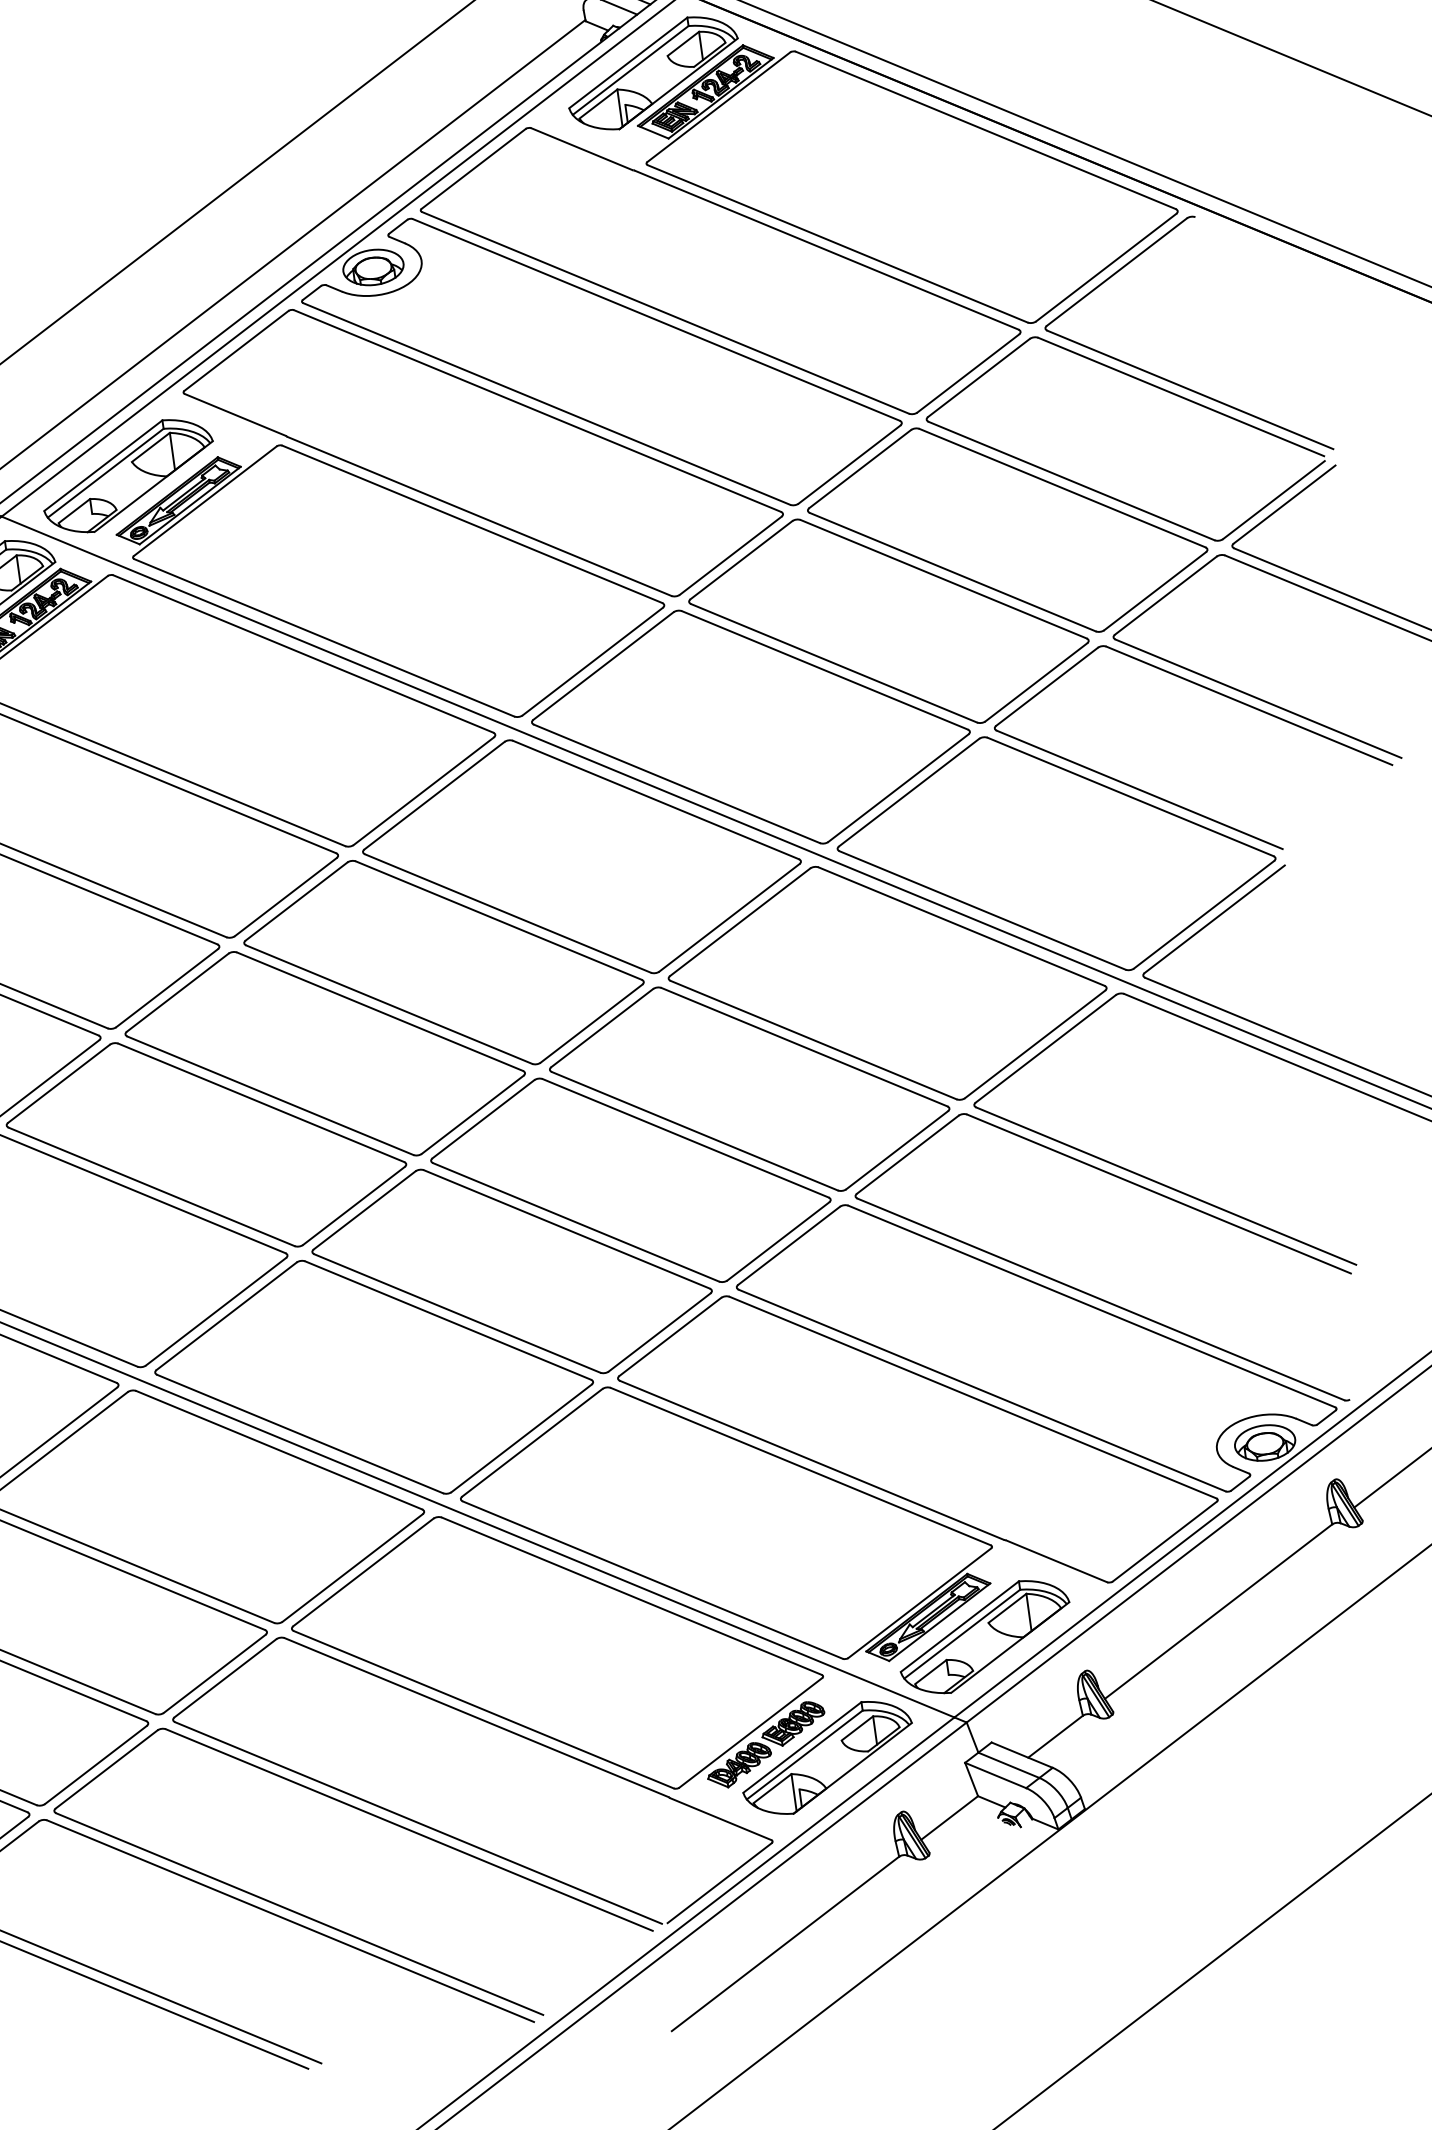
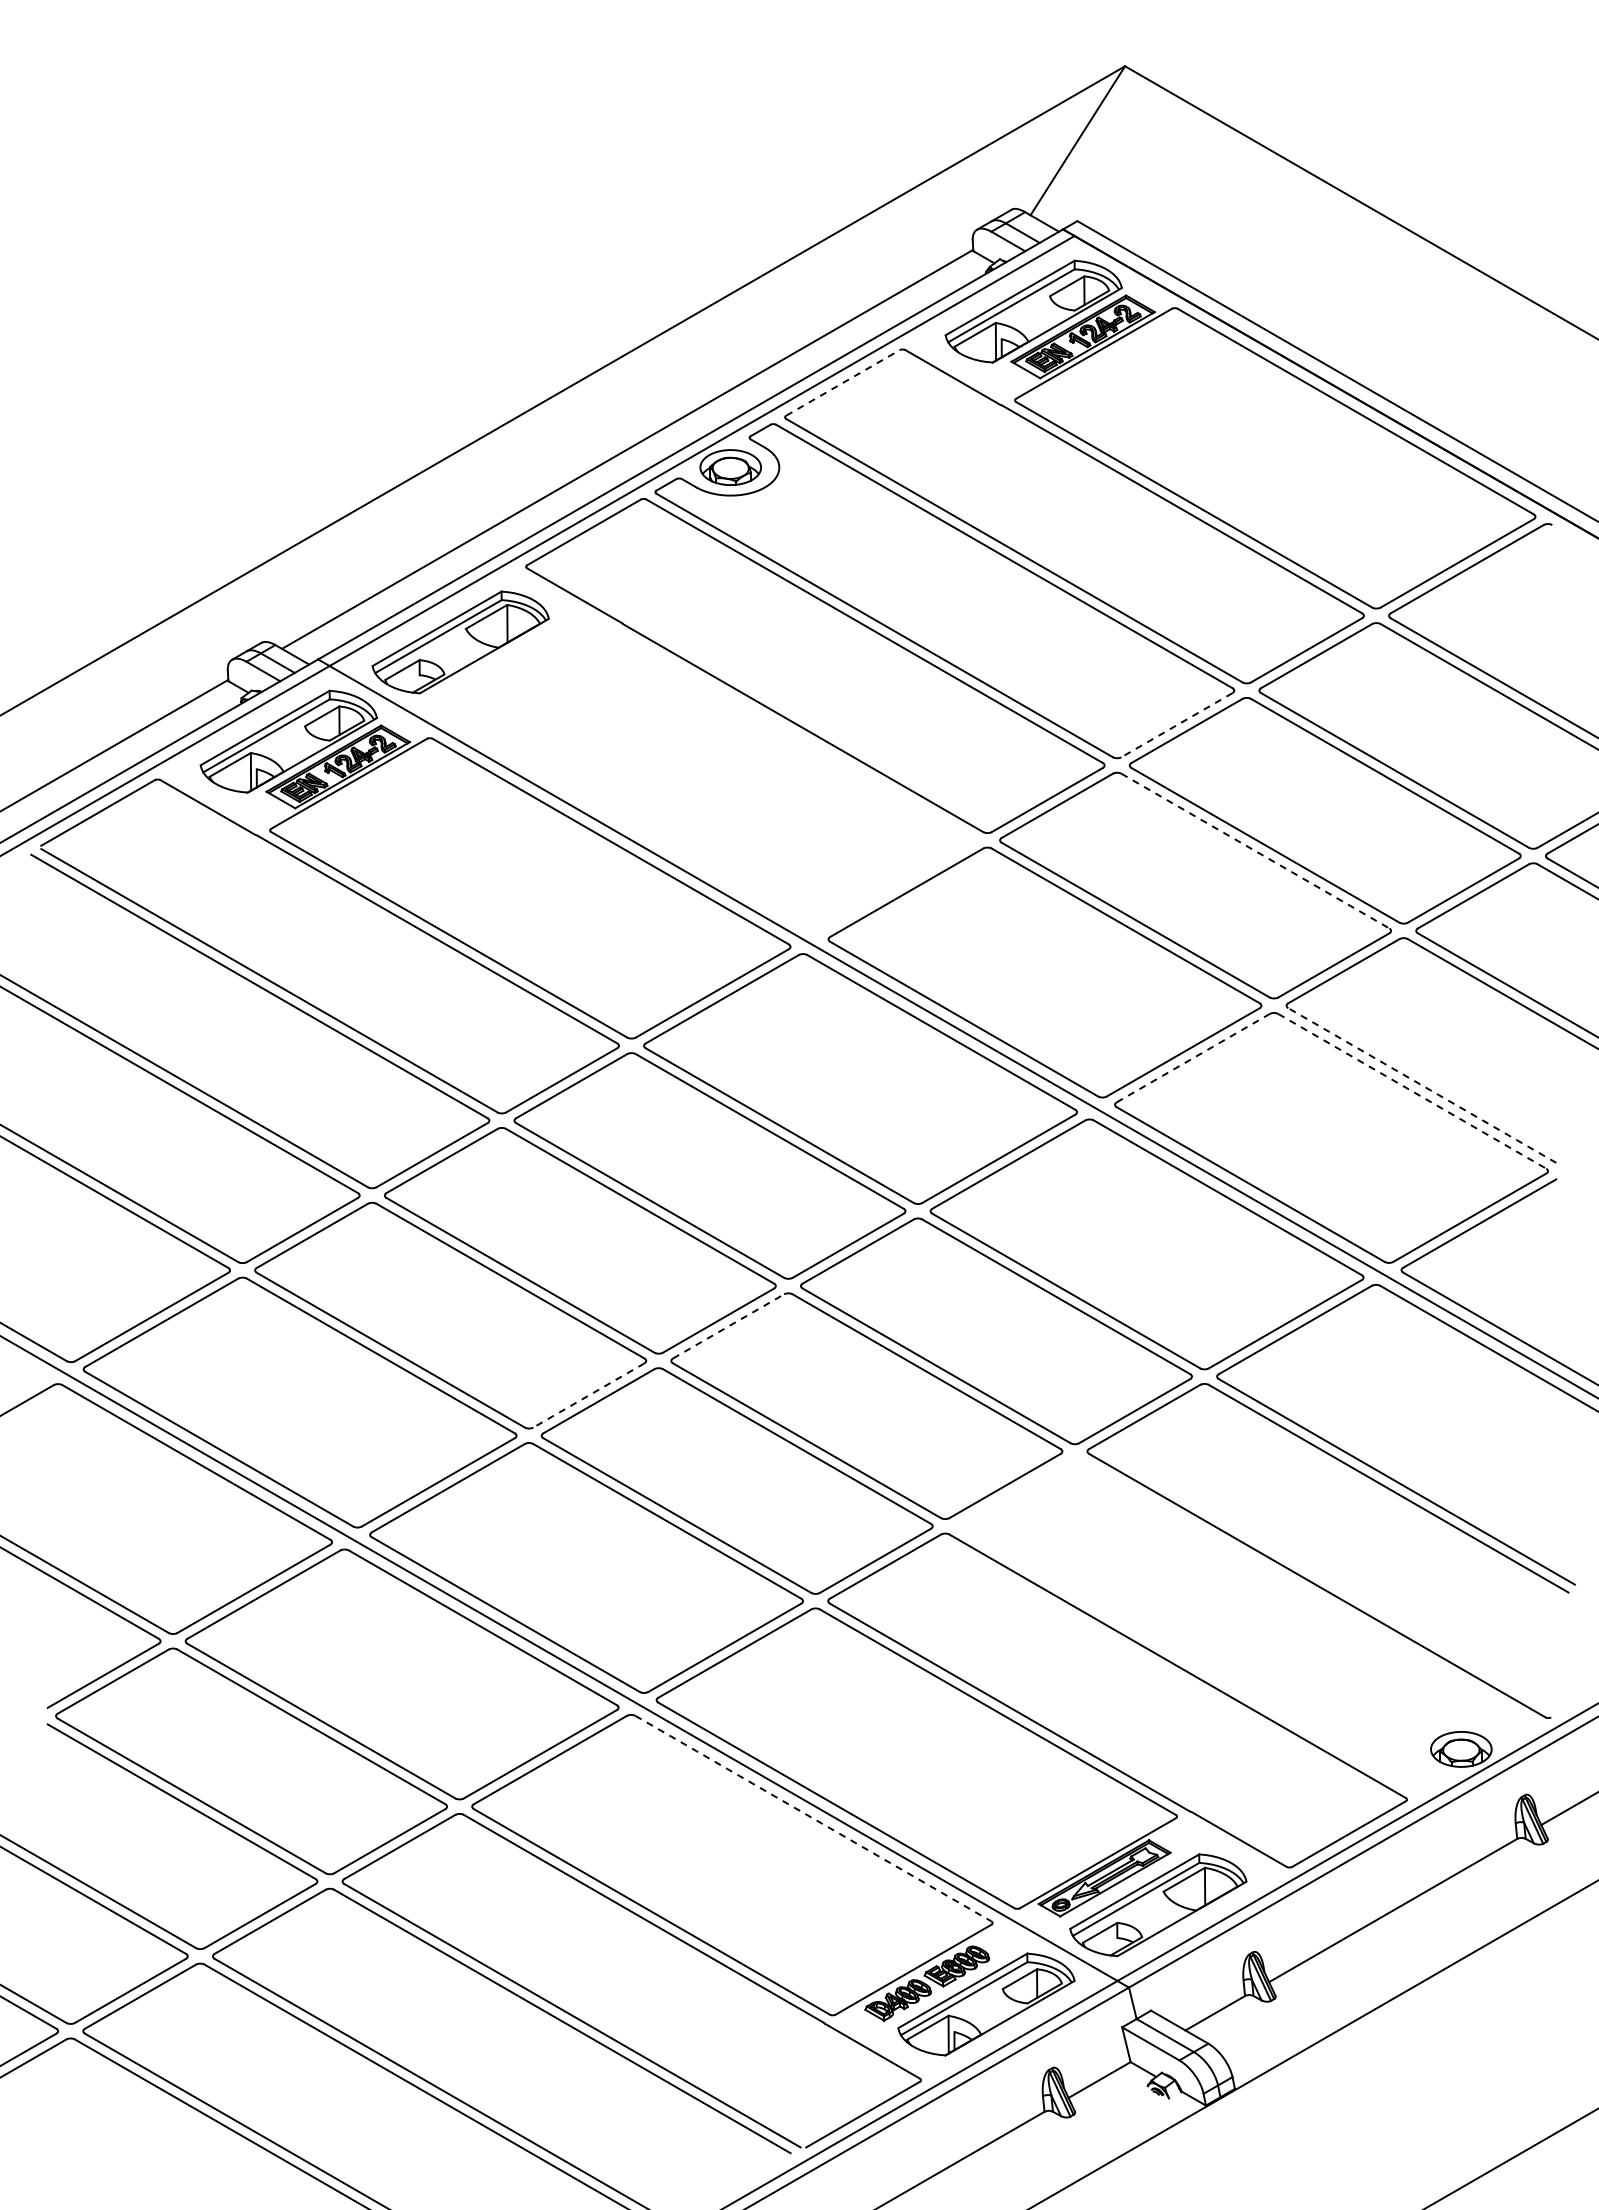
line: (474, 168) -> (843, 382), solid -> dashed
line: (849, 465) -> (1176, 725), solid -> dashed
line: (943, 579) -> (1255, 851), solid -> dashed
part: (391, 581) -> (707, 781), removed
line: (1139, 789) -> (1422, 1085), solid -> dashed
line: (909, 791) -> (1193, 1057), solid -> dashed
line: (1130, 797) -> (1412, 1091), solid -> dashed
line: (484, 1119) -> (729, 1326), solid -> dashed
line: (353, 1206) -> (588, 1395), solid -> dashed
part: (1036, 1348) -> (1247, 1625), removed
line: (631, 1596) -> (813, 1818), solid -> dashed

